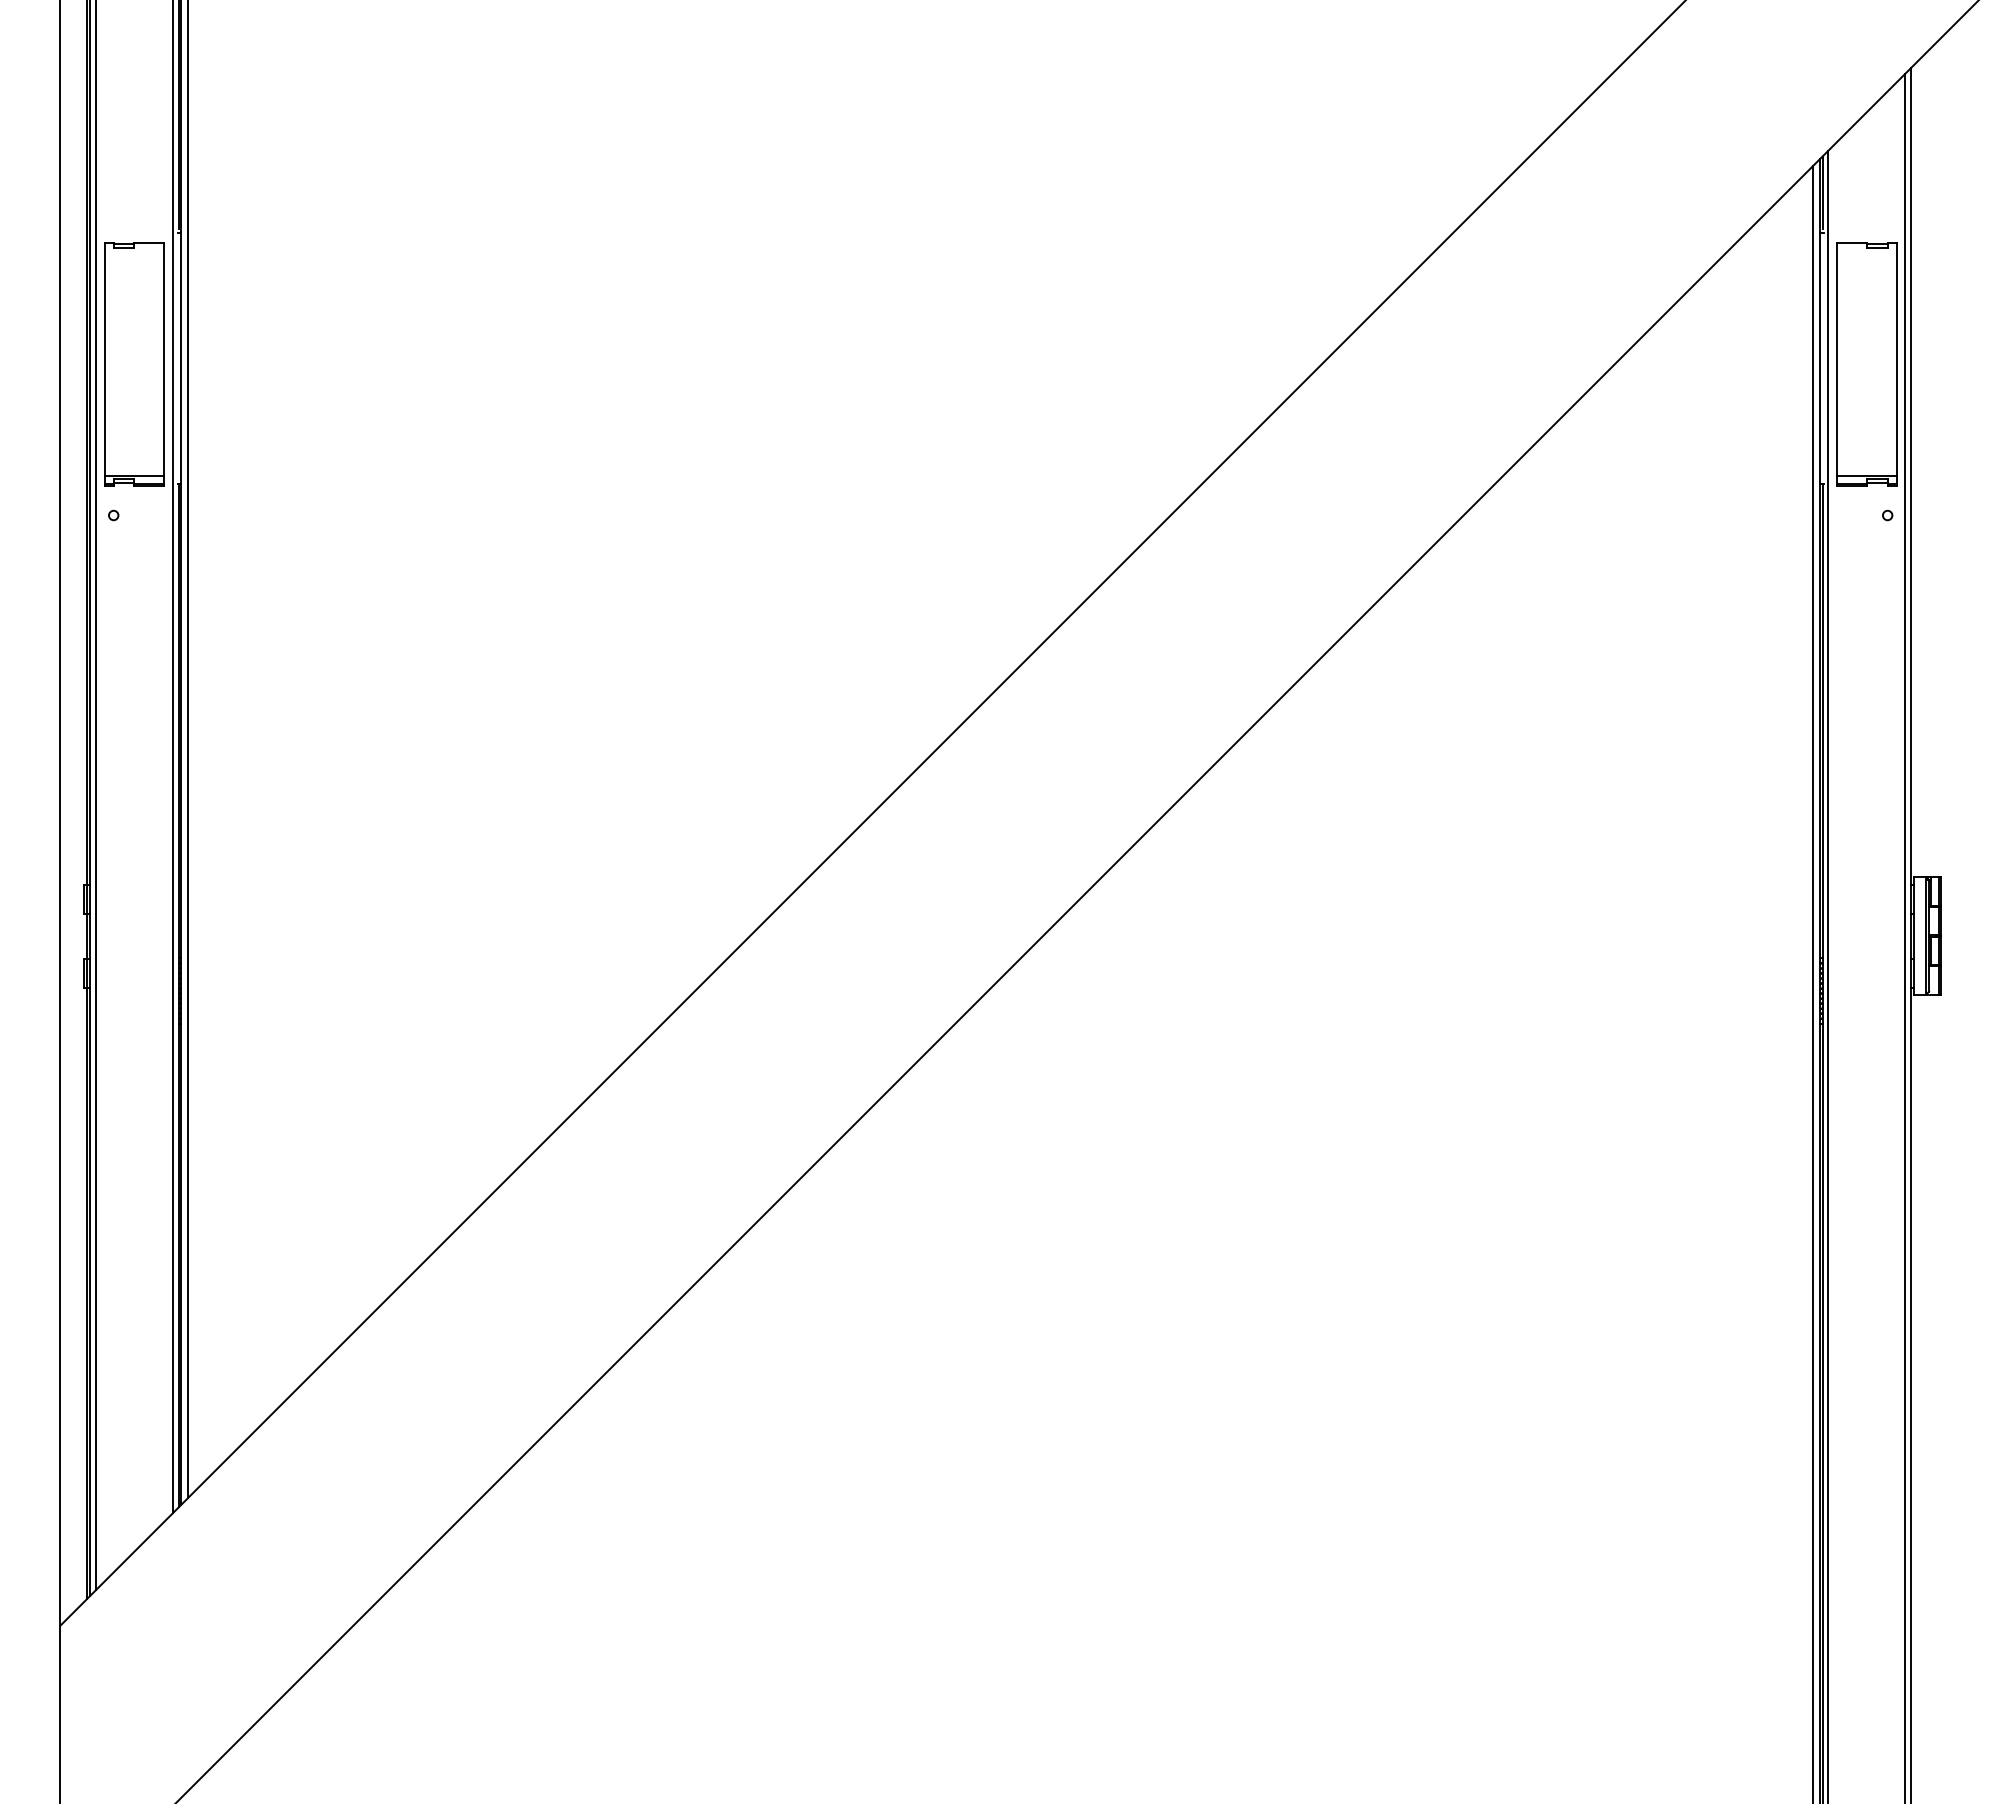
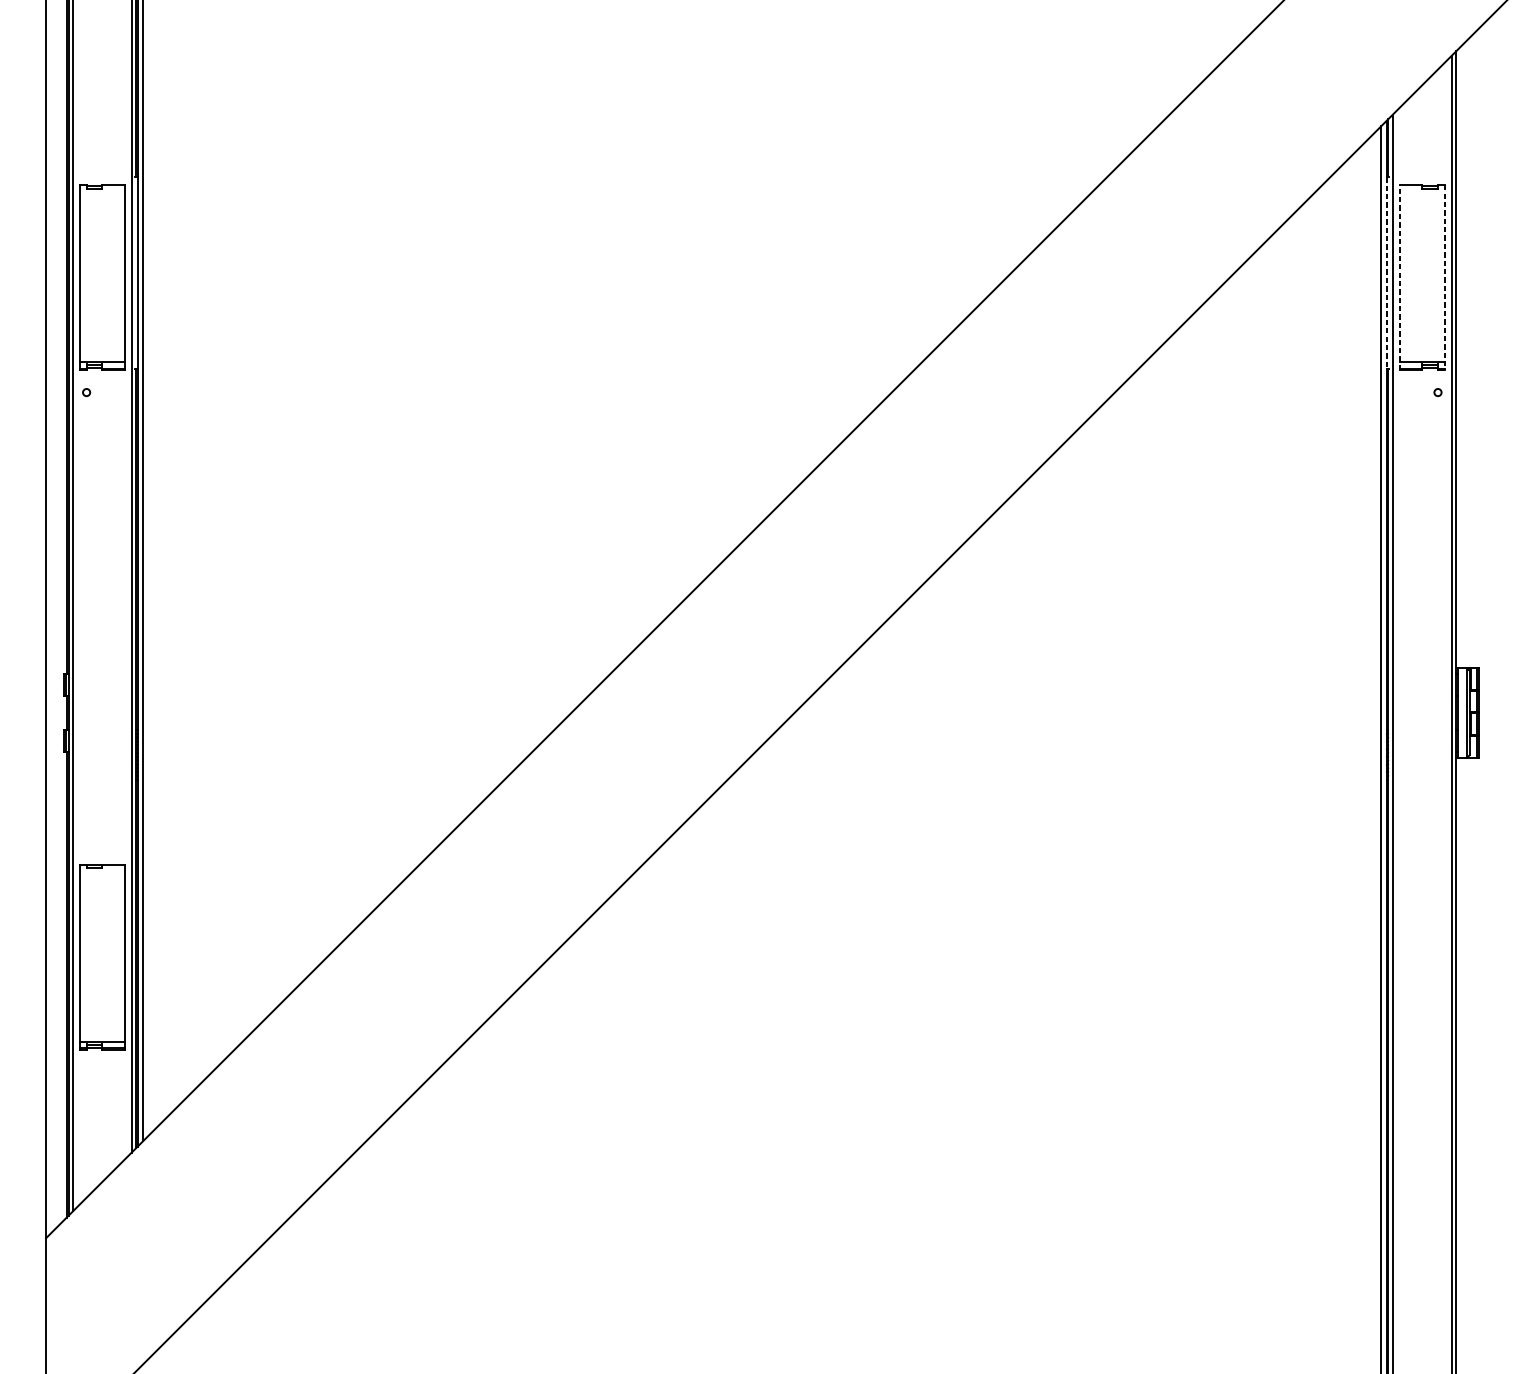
line: (1820, 358) -> (1386, 272), solid -> dashed
line: (1837, 364) -> (1399, 277), solid -> dashed
line: (1896, 365) -> (1444, 278), solid -> dashed
part: (134, 1256) -> (102, 957), added

